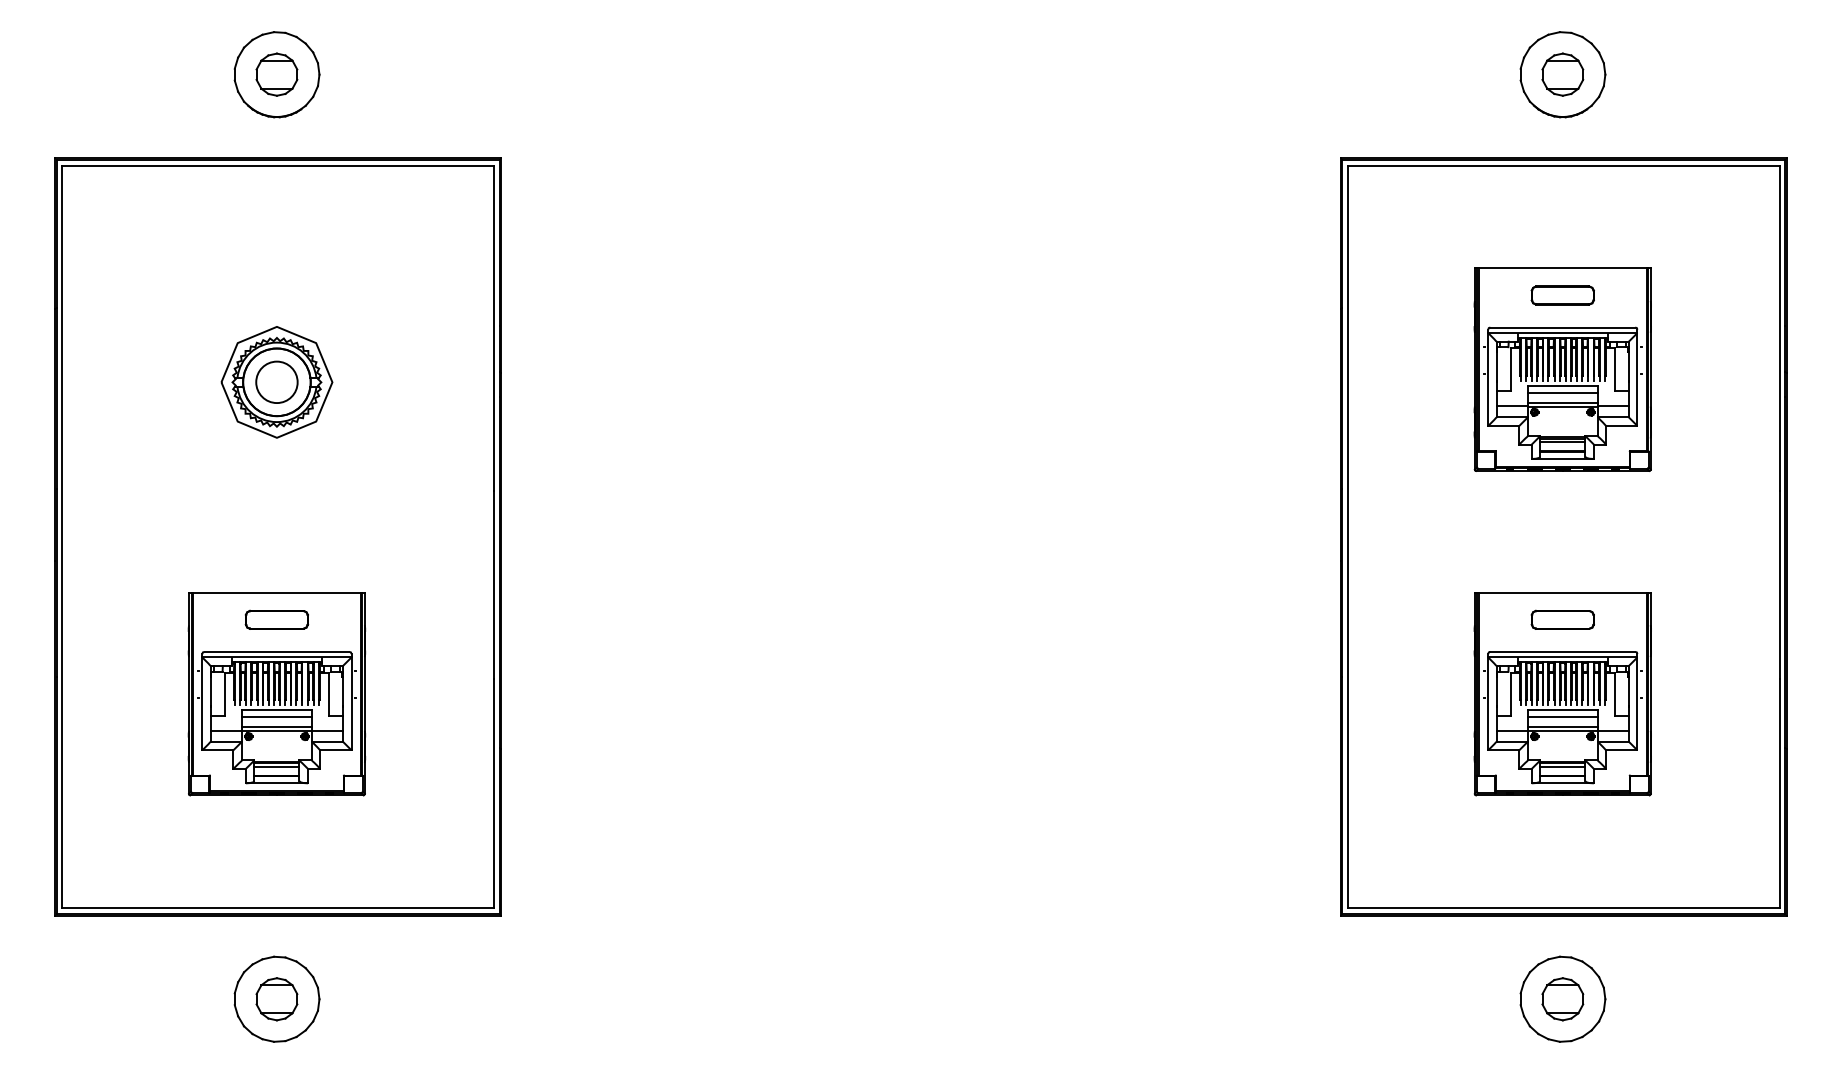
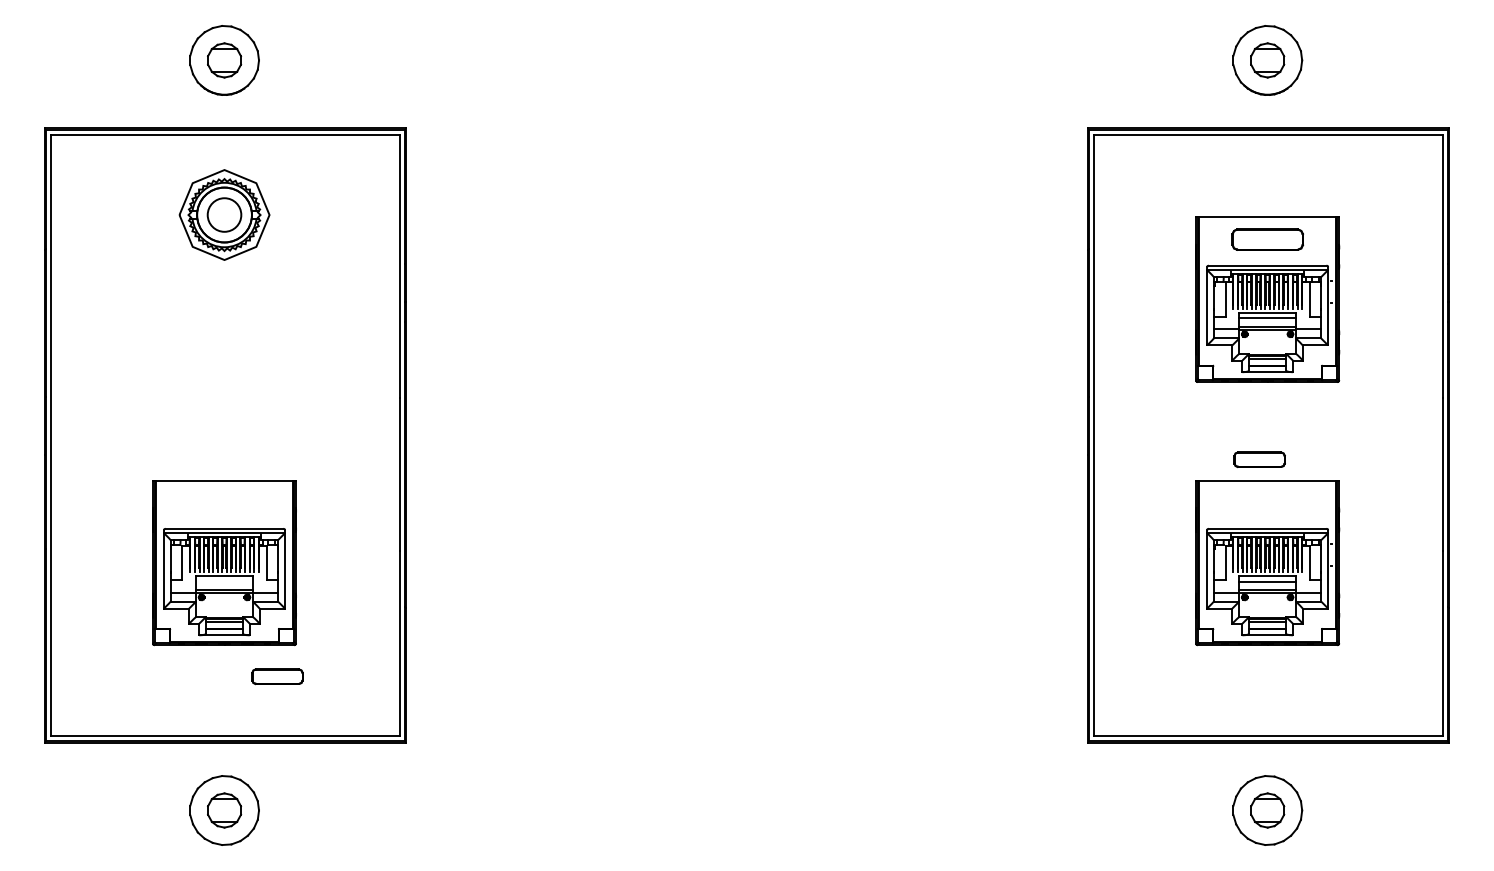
part: (1562, 295) -> (1267, 239), size x1.4
part: (276, 381) -> (224, 214), moved
part: (276, 619) -> (277, 676), moved
part: (1562, 619) -> (1259, 459), moved
line: (276, 716) -> (224, 581), removed

